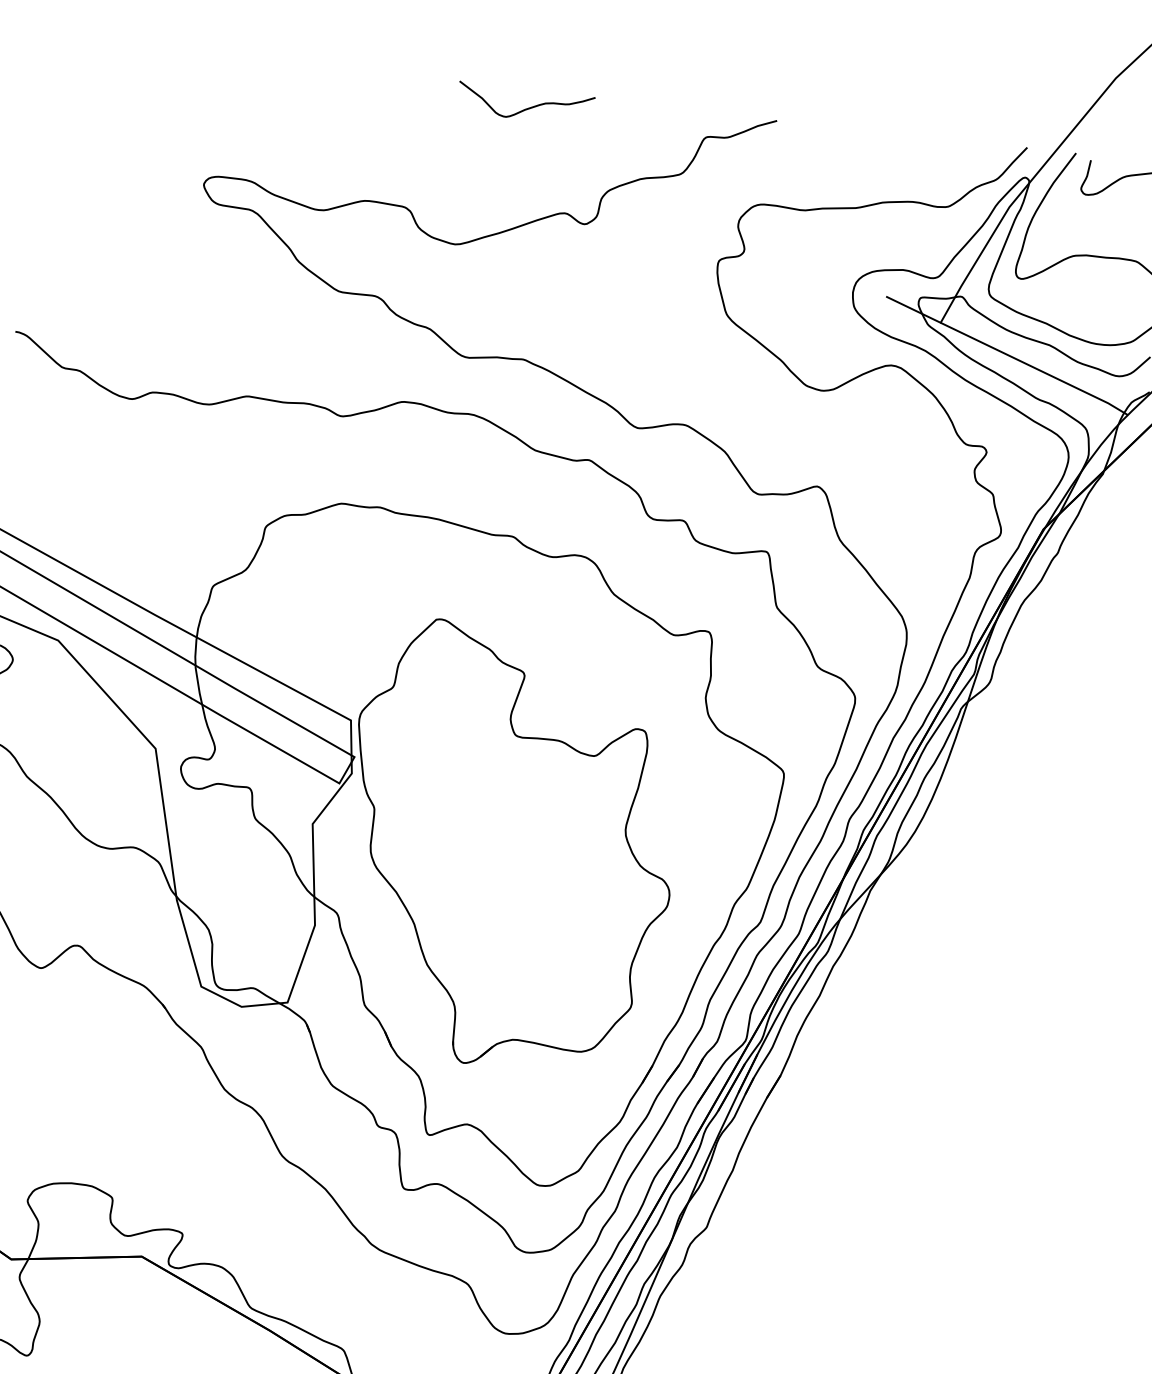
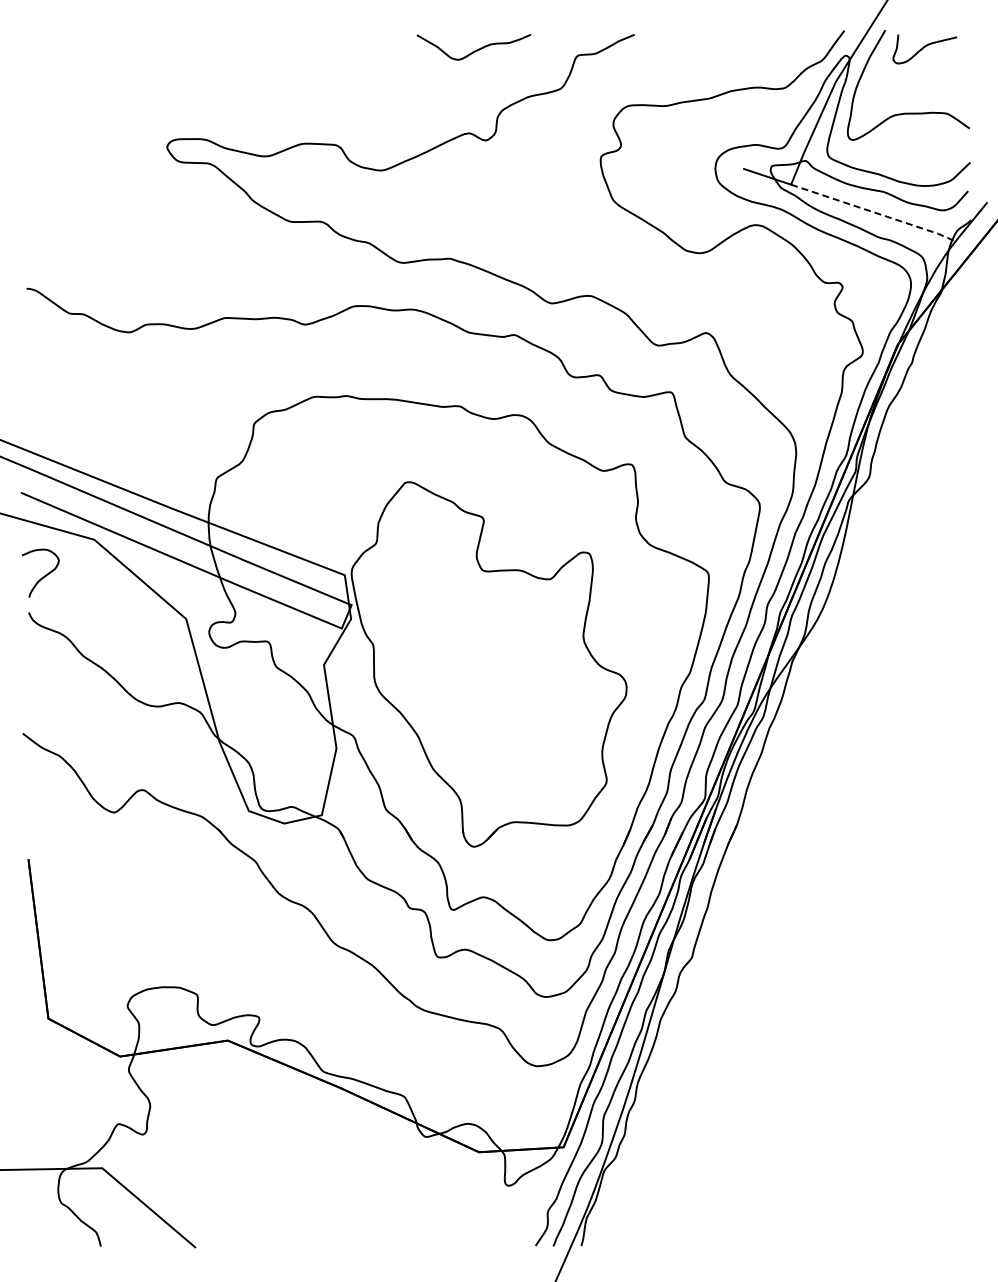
curve: (525, 108) -> (474, 50), moved
line: (1036, 368) -> (875, 212), solid -> dashed

